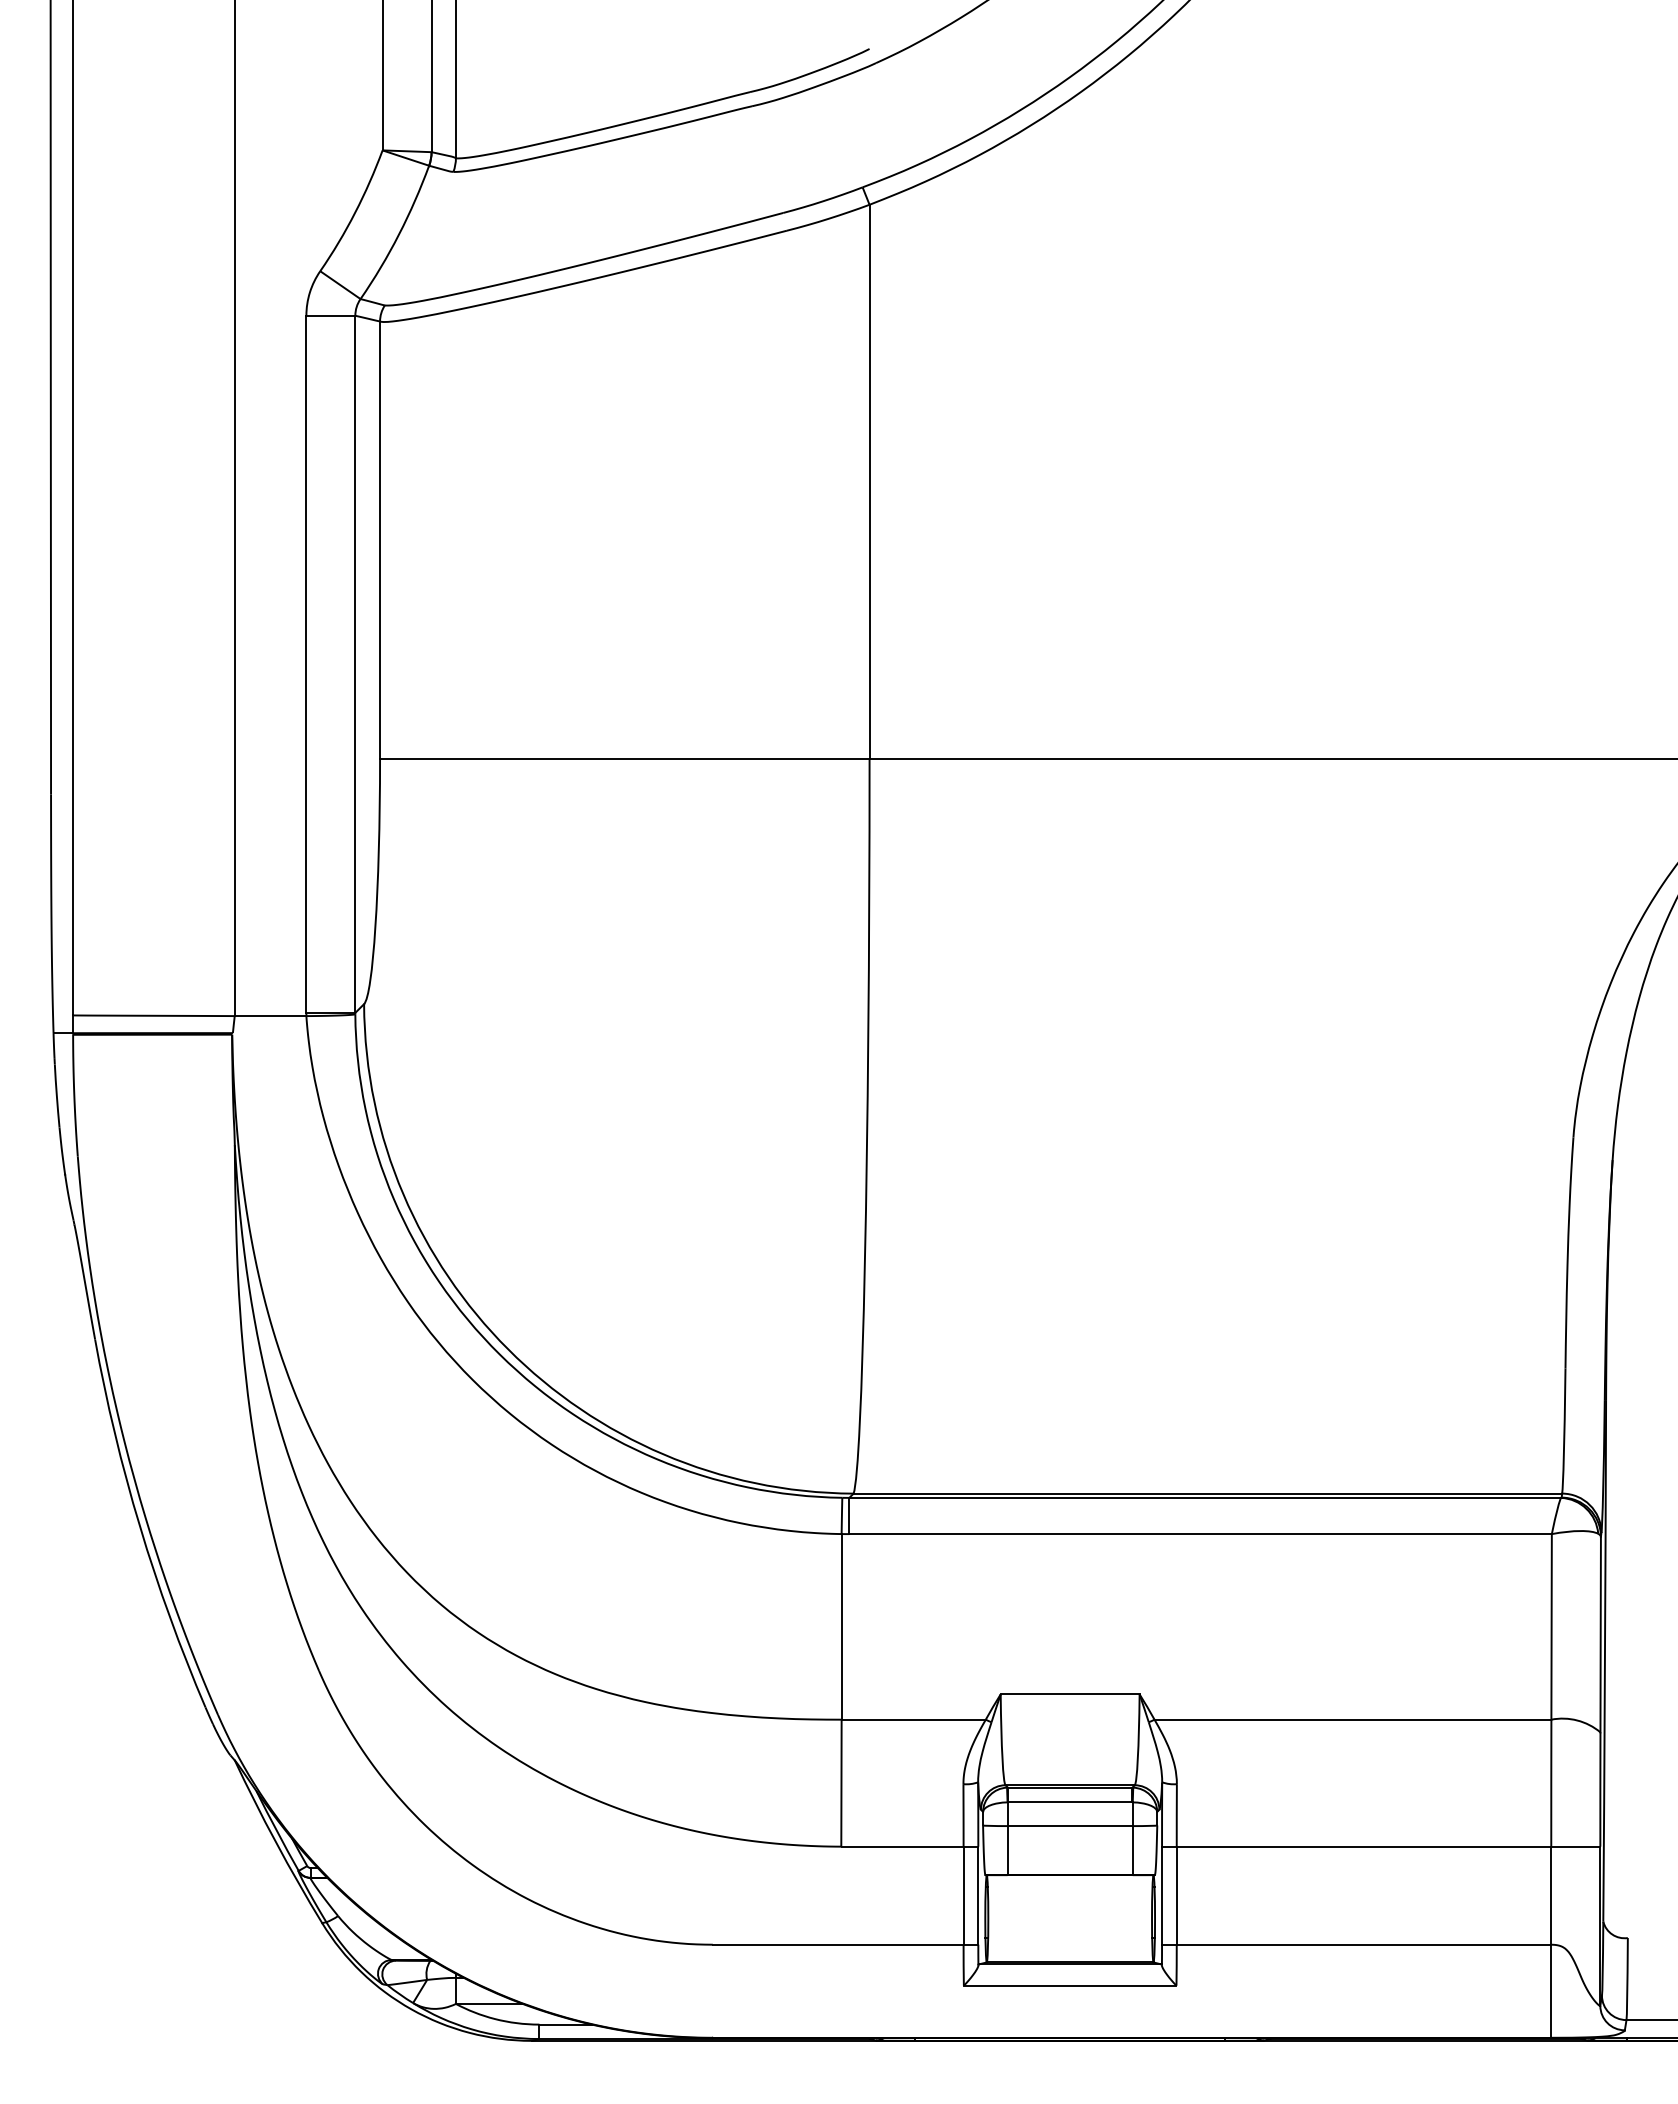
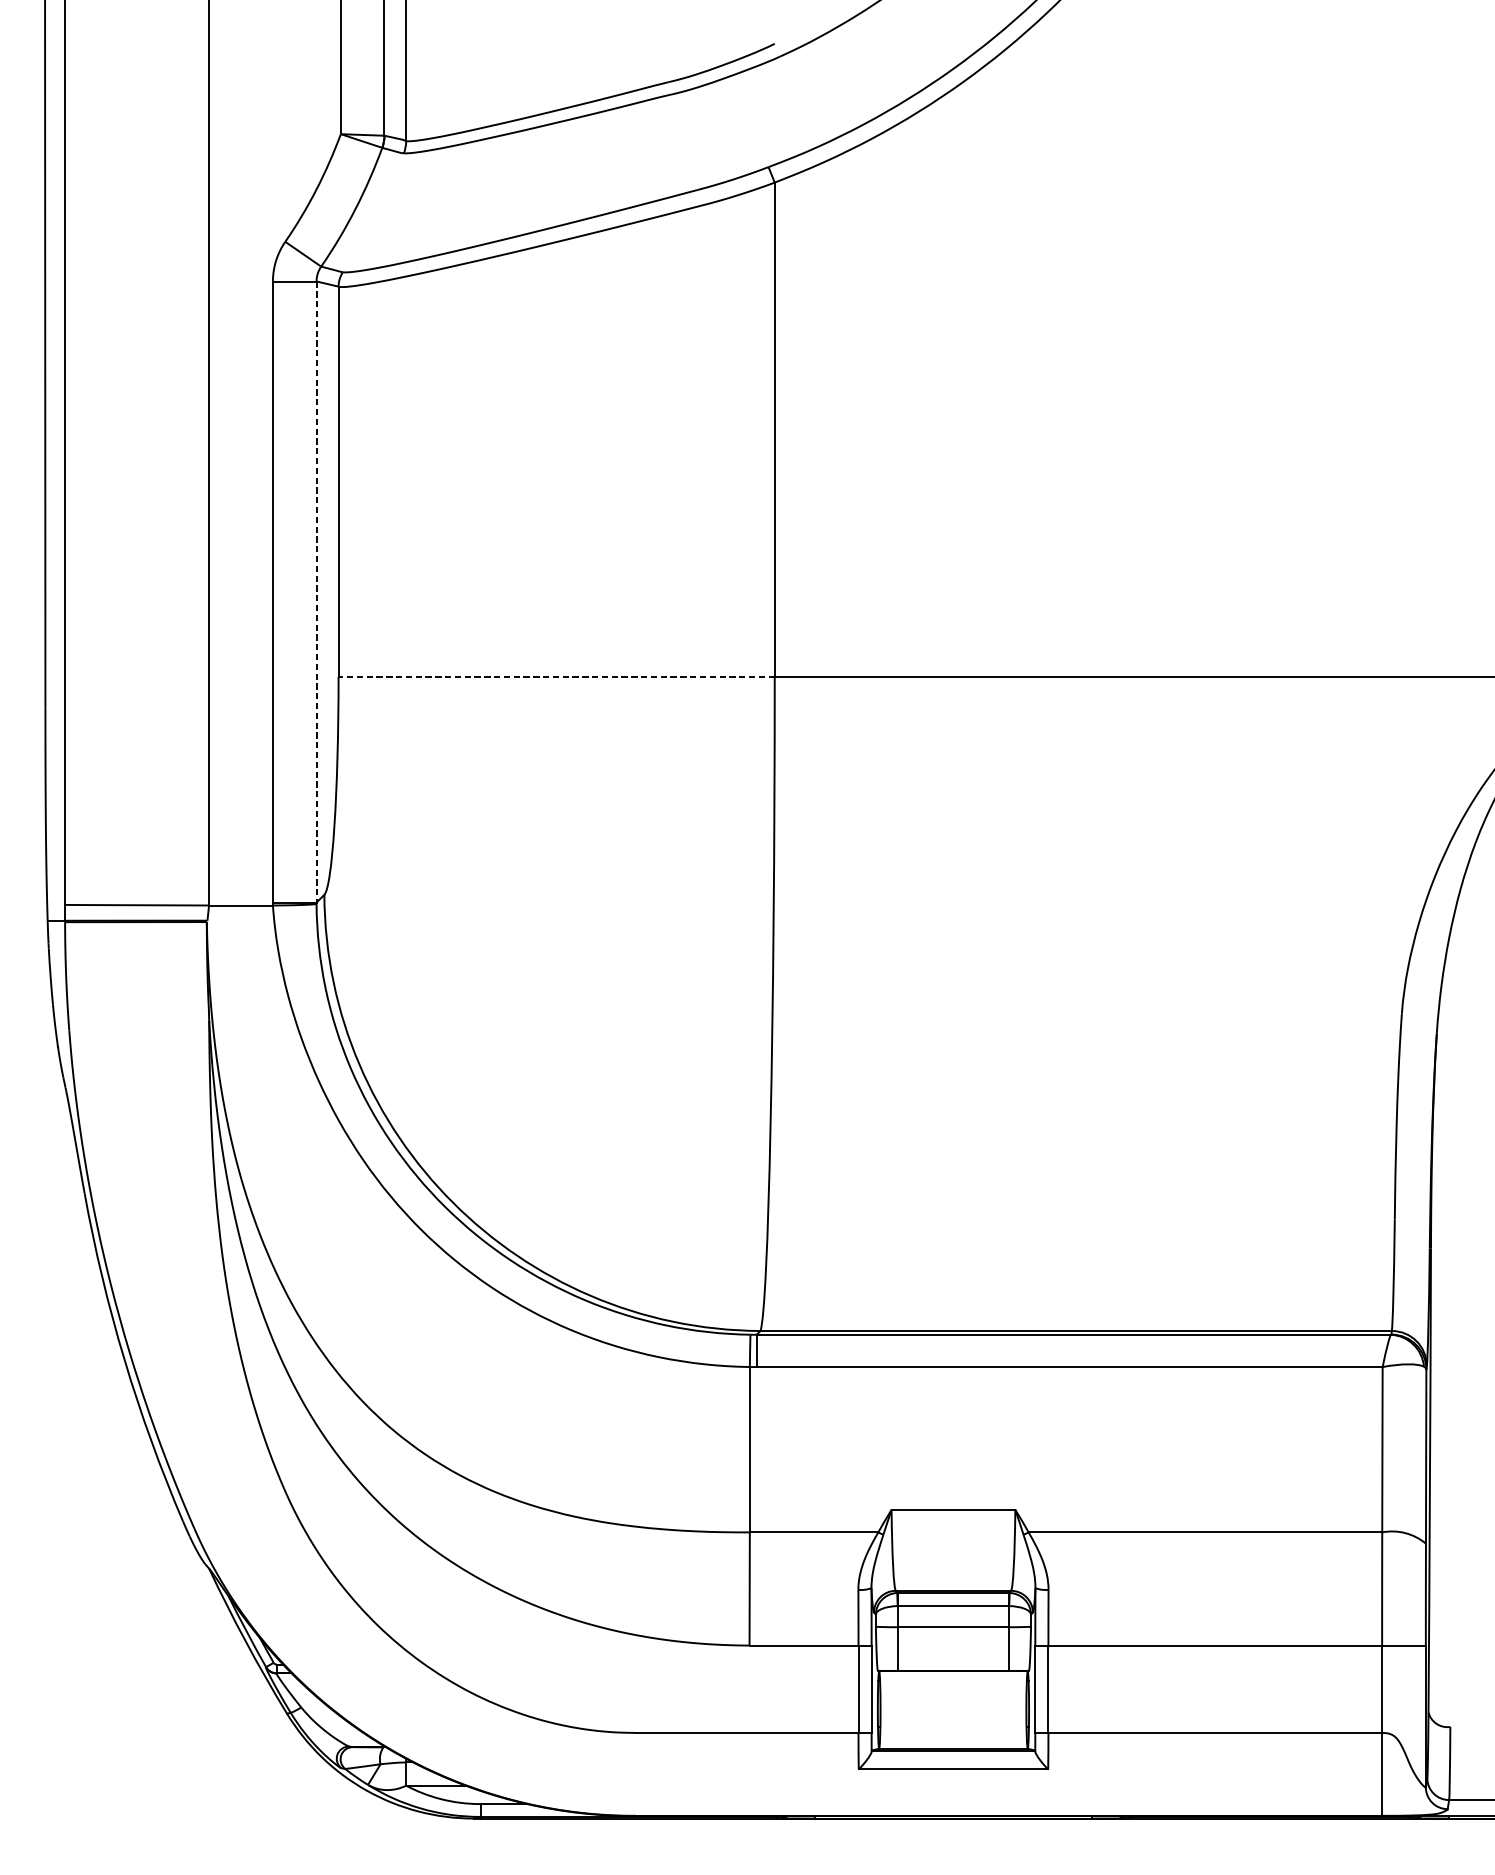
line: (355, 664) -> (316, 592), solid -> dashed
line: (624, 759) -> (556, 676), solid -> dashed

